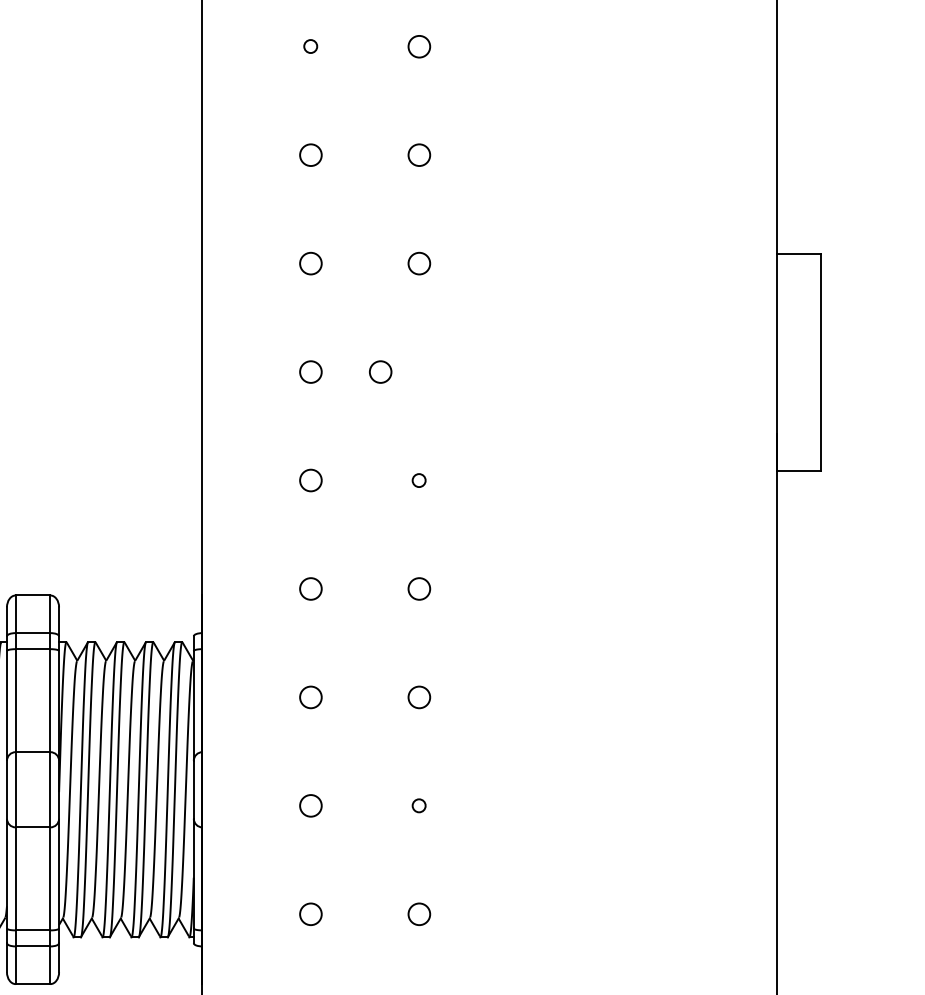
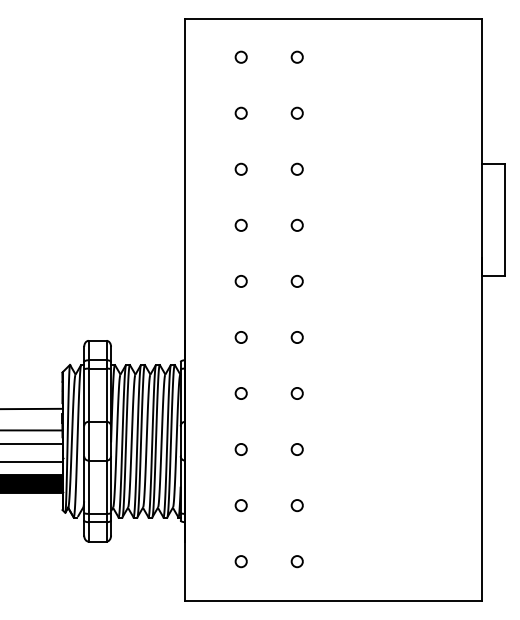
circle: (309, 45) -> (240, 56), size x1.67
circle: (379, 370) -> (296, 224), moved
circle: (417, 480) -> (296, 281), size x1.67
circle: (417, 805) -> (296, 449), size x1.67

